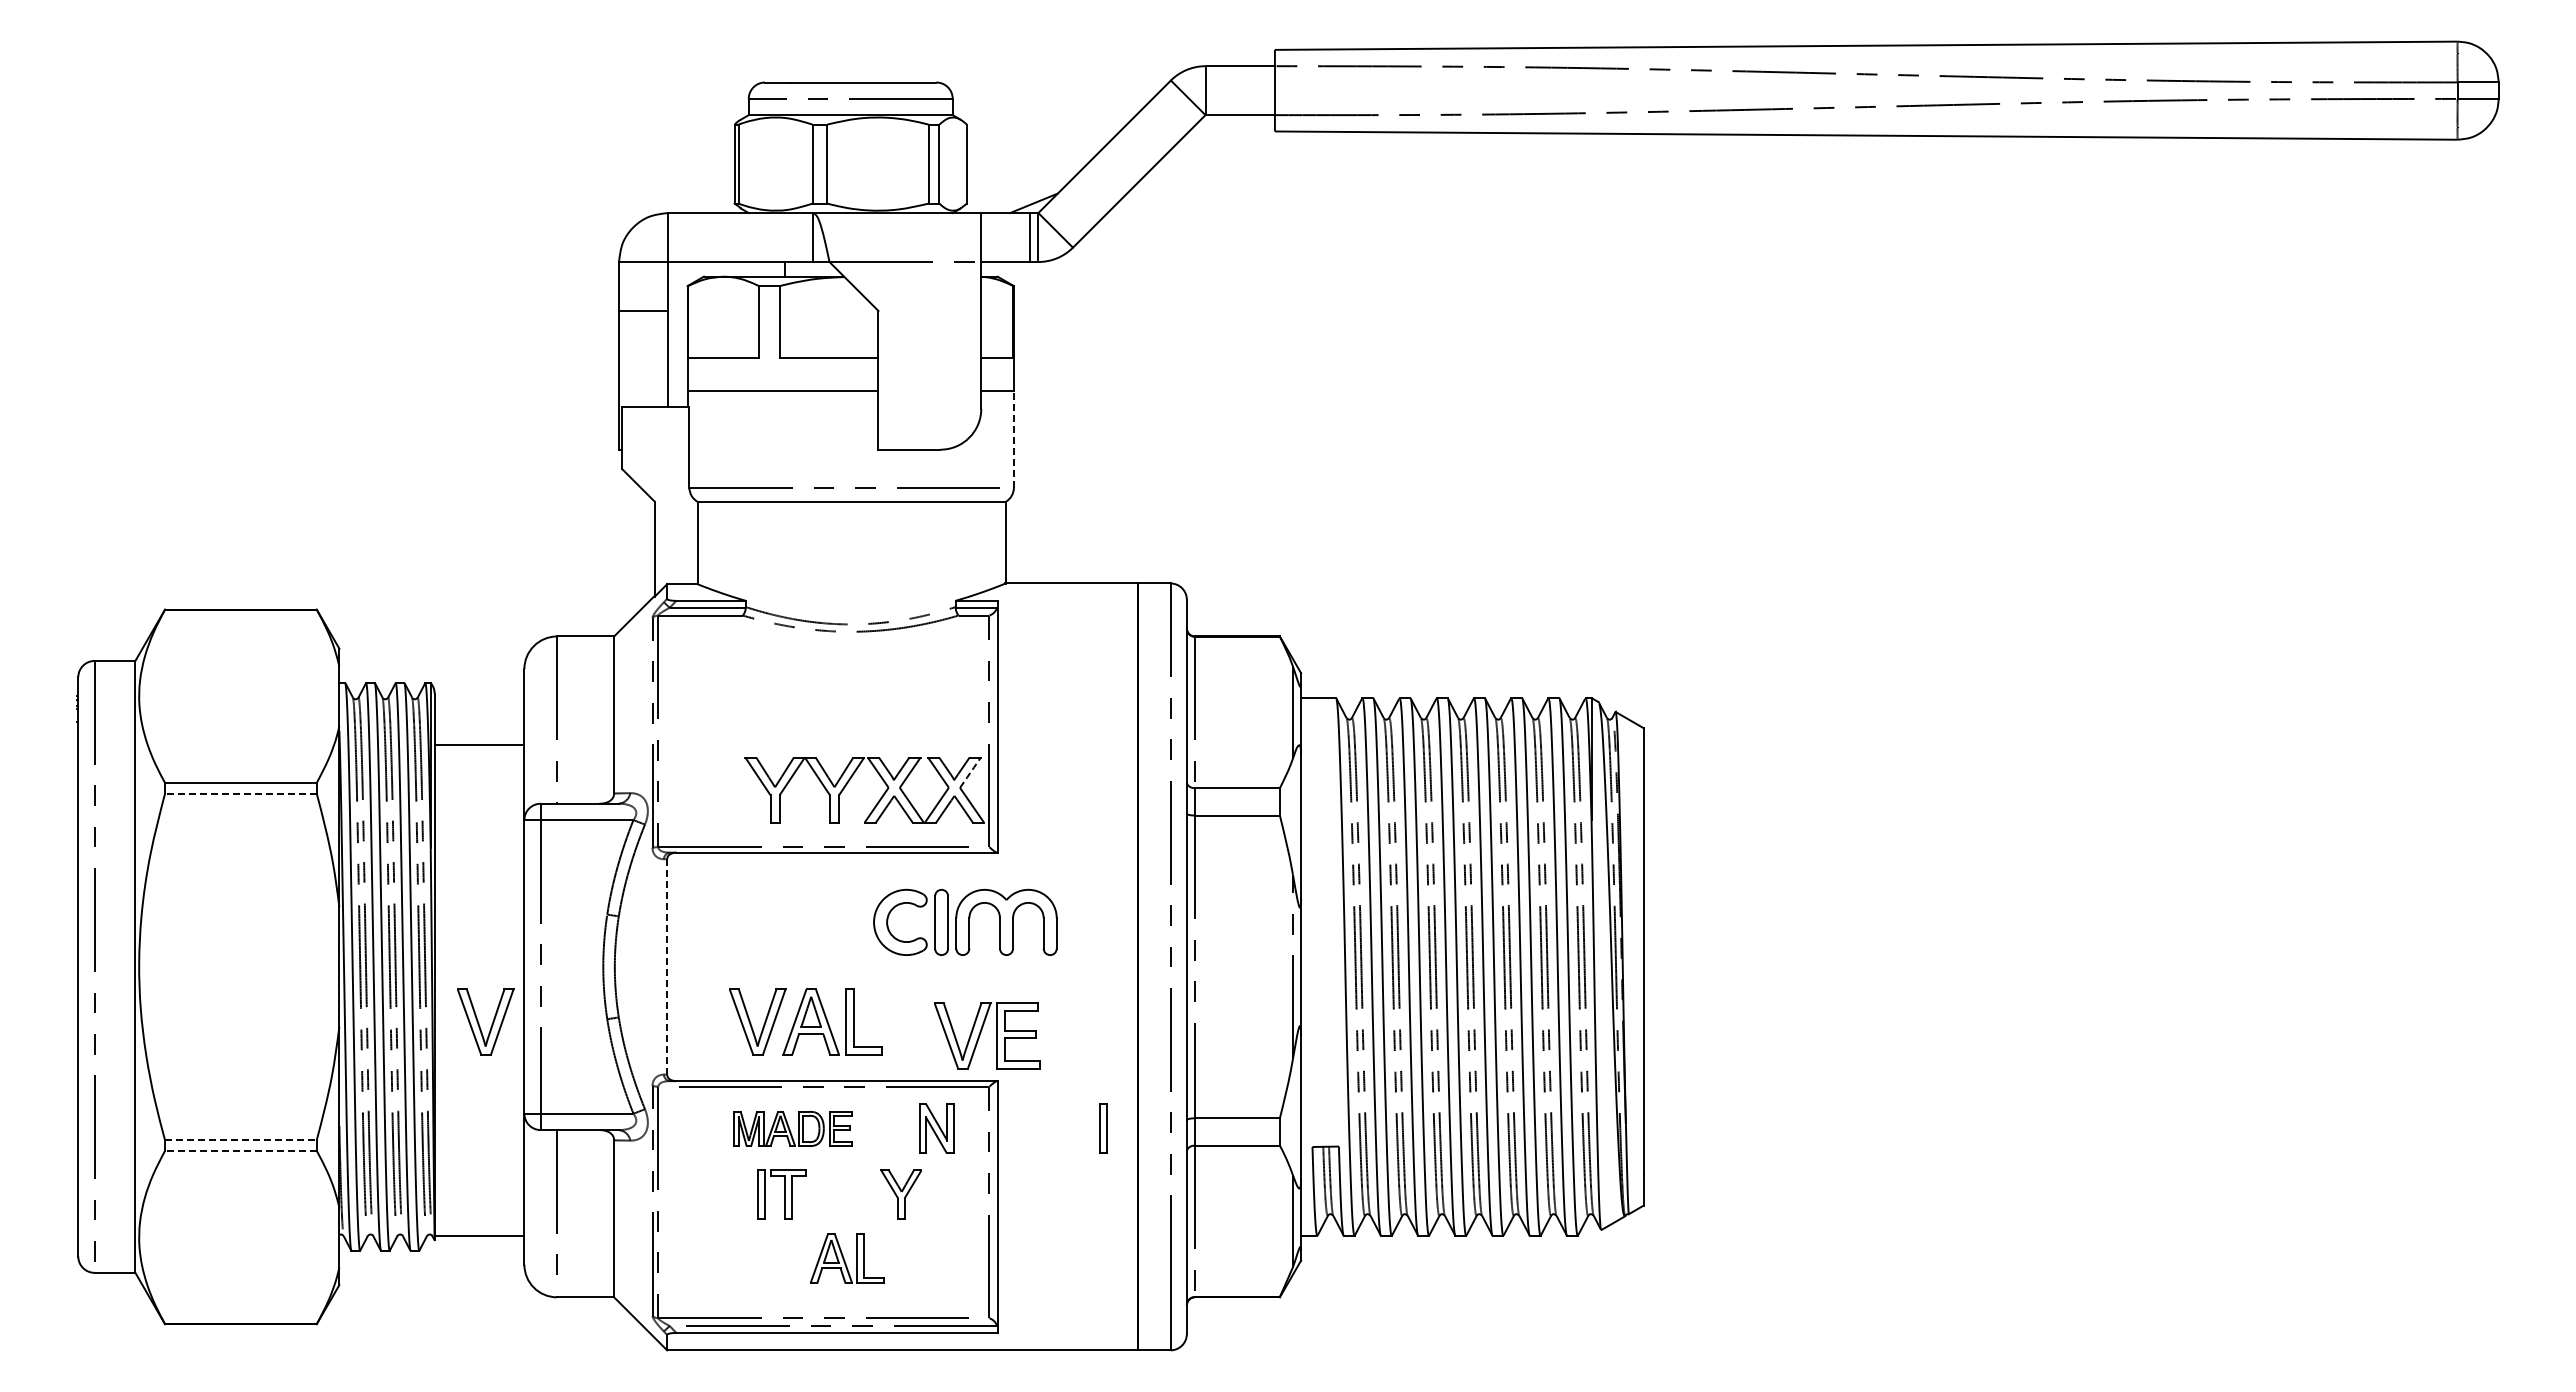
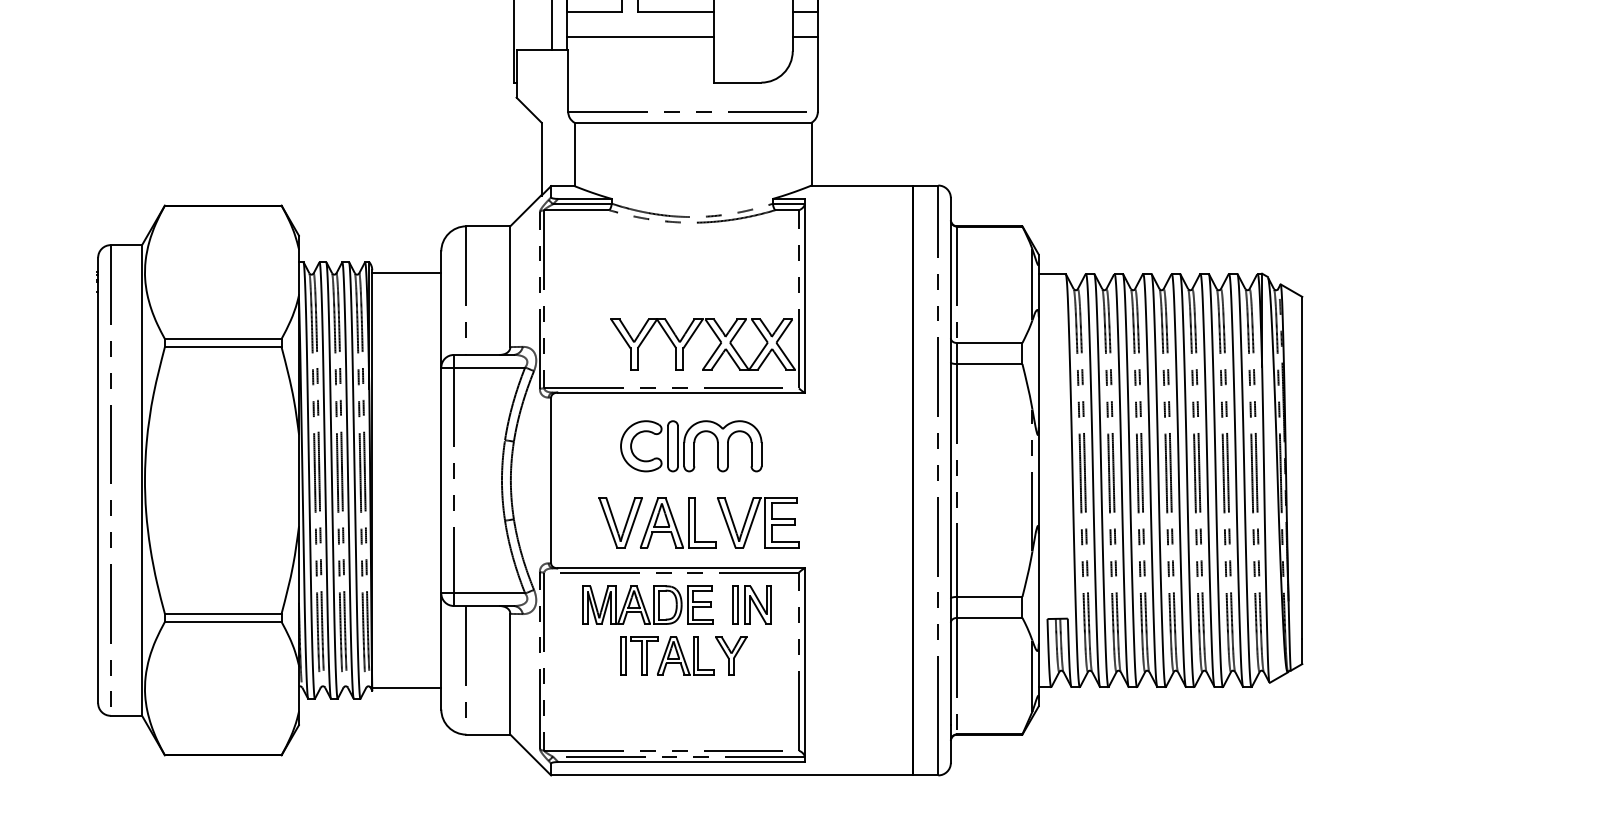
line: (1013, 438) -> (817, 74), dashed -> solid
line: (479, 744) -> (406, 273), moved
line: (970, 772) -> (784, 330), dashed -> solid
line: (240, 793) -> (222, 347), dashed -> solid
part: (965, 921) -> (691, 445), moved
line: (667, 966) -> (551, 480), dashed -> solid
part: (479, 1023) -> (406, 524), removed
part: (981, 1033) -> (753, 520), moved
part: (793, 1128) -> (648, 604), size x1.43
part: (1103, 1128) -> (735, 604), moved
line: (240, 1140) -> (222, 614), dashed -> solid
line: (240, 1150) -> (222, 621), dashed -> solid
part: (846, 1258) -> (685, 655), moved

